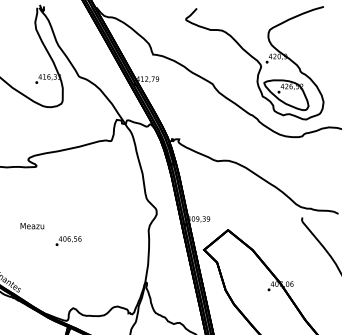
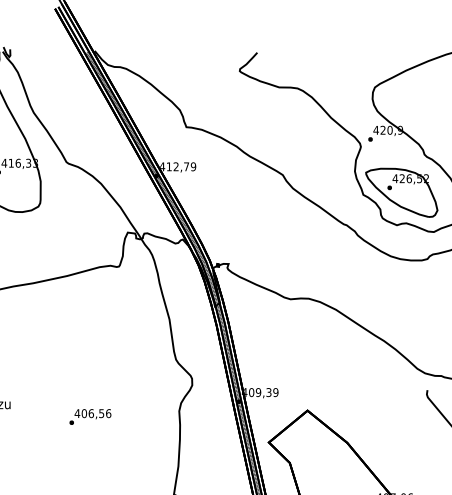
text: (68, 240) -> (90, 416), moved

